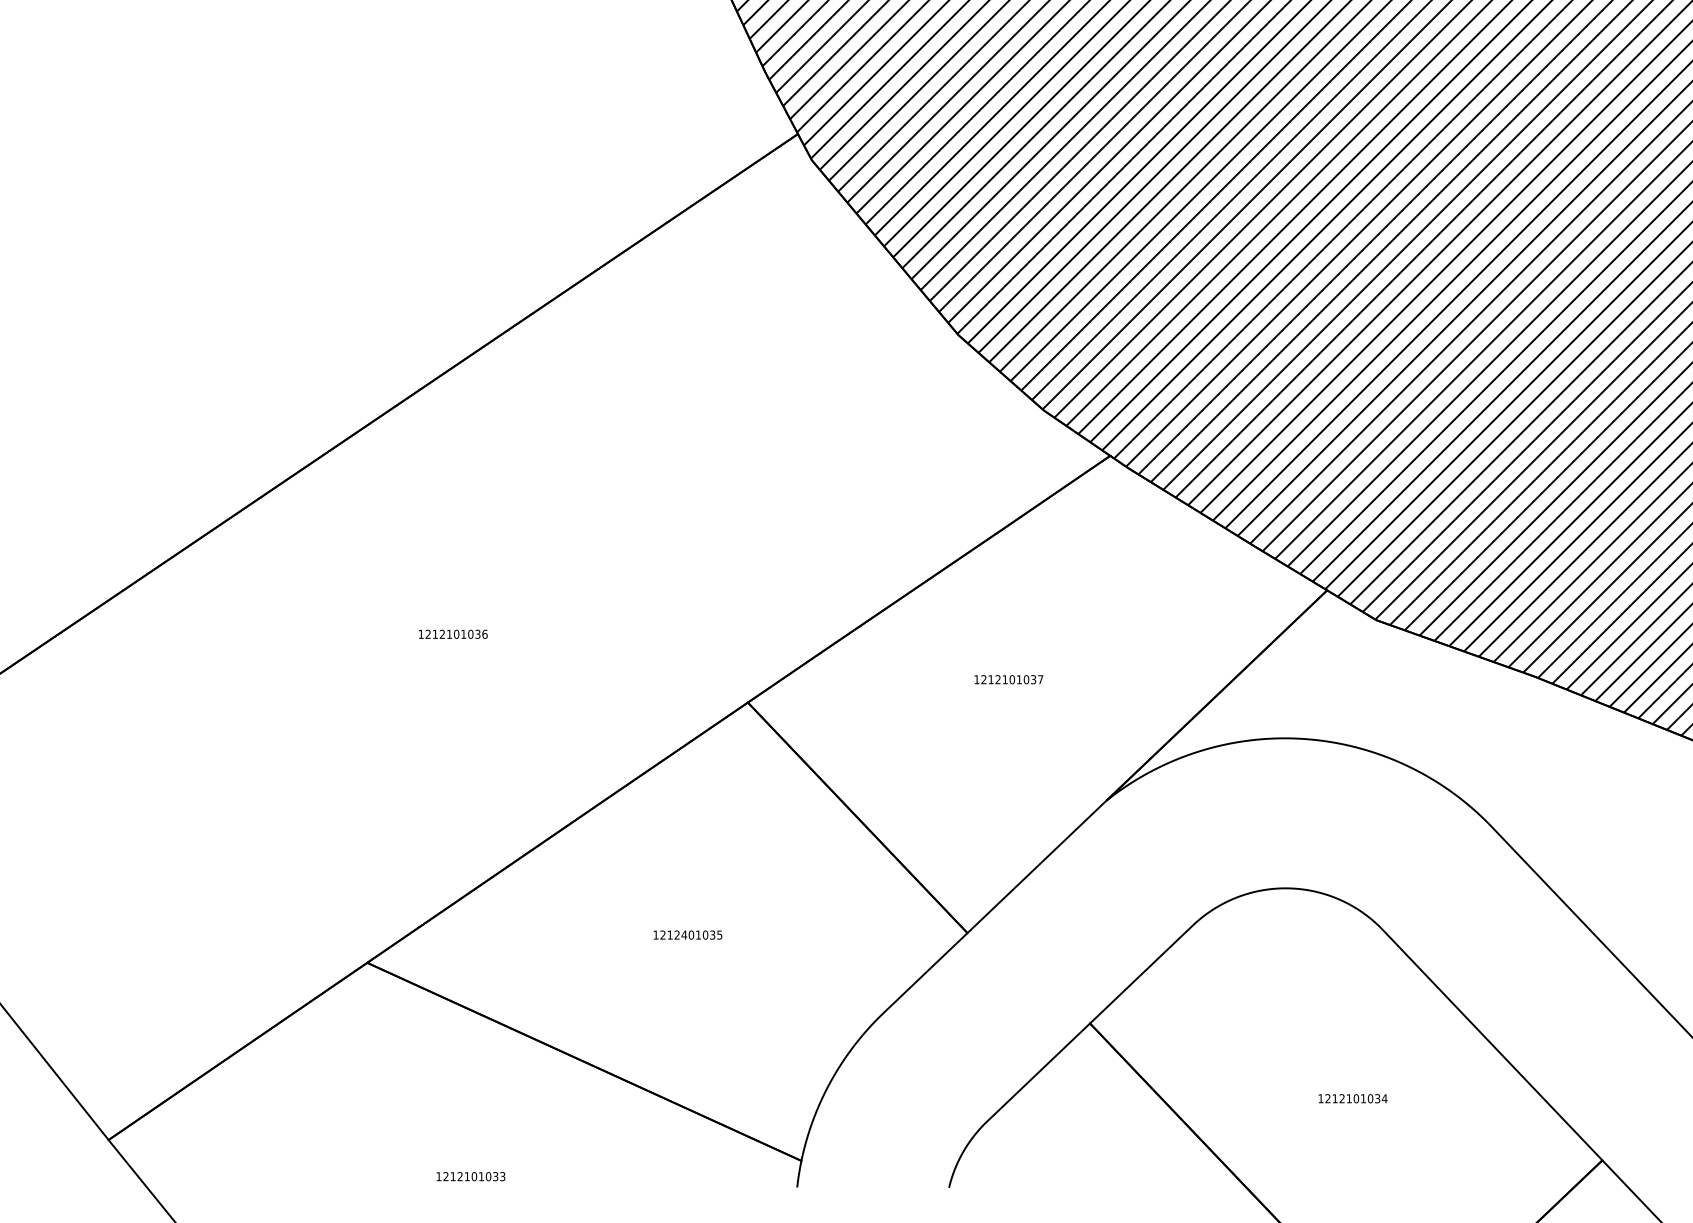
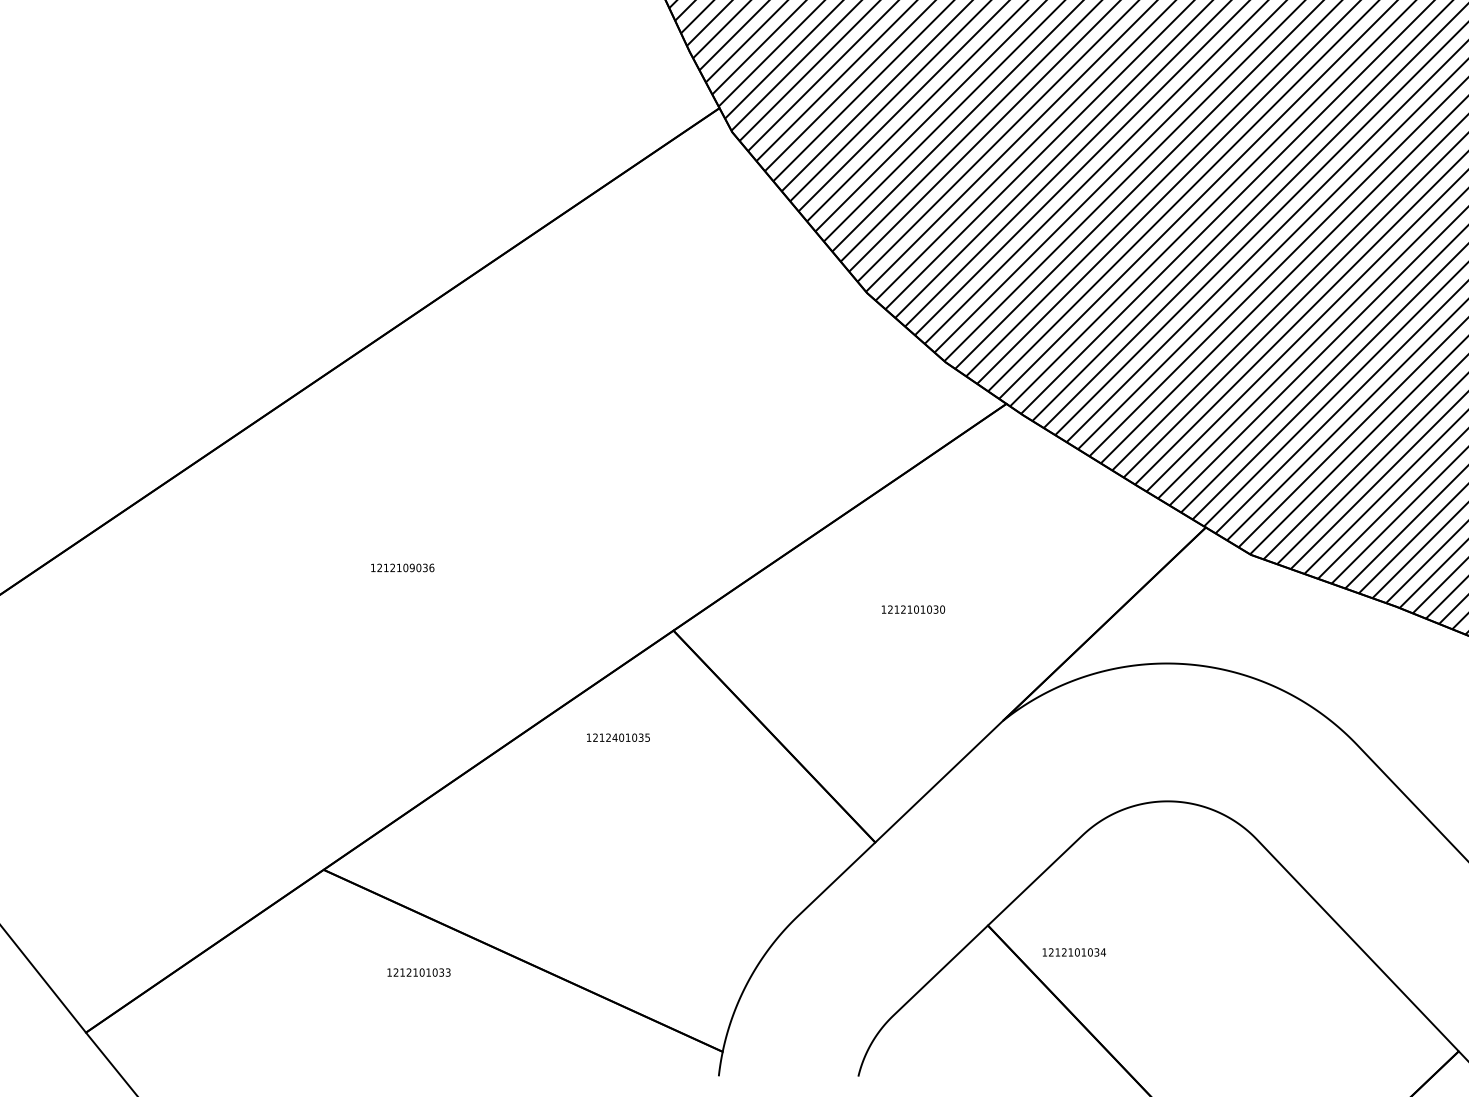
text: (463, 633) -> (412, 567), 1212101036 -> 1212109036
text: (1040, 679) -> (942, 609), 1212101037 -> 1212101030
text: (687, 934) -> (617, 737), moved
text: (1352, 1098) -> (1073, 952), moved
text: (470, 1176) -> (418, 972), moved

